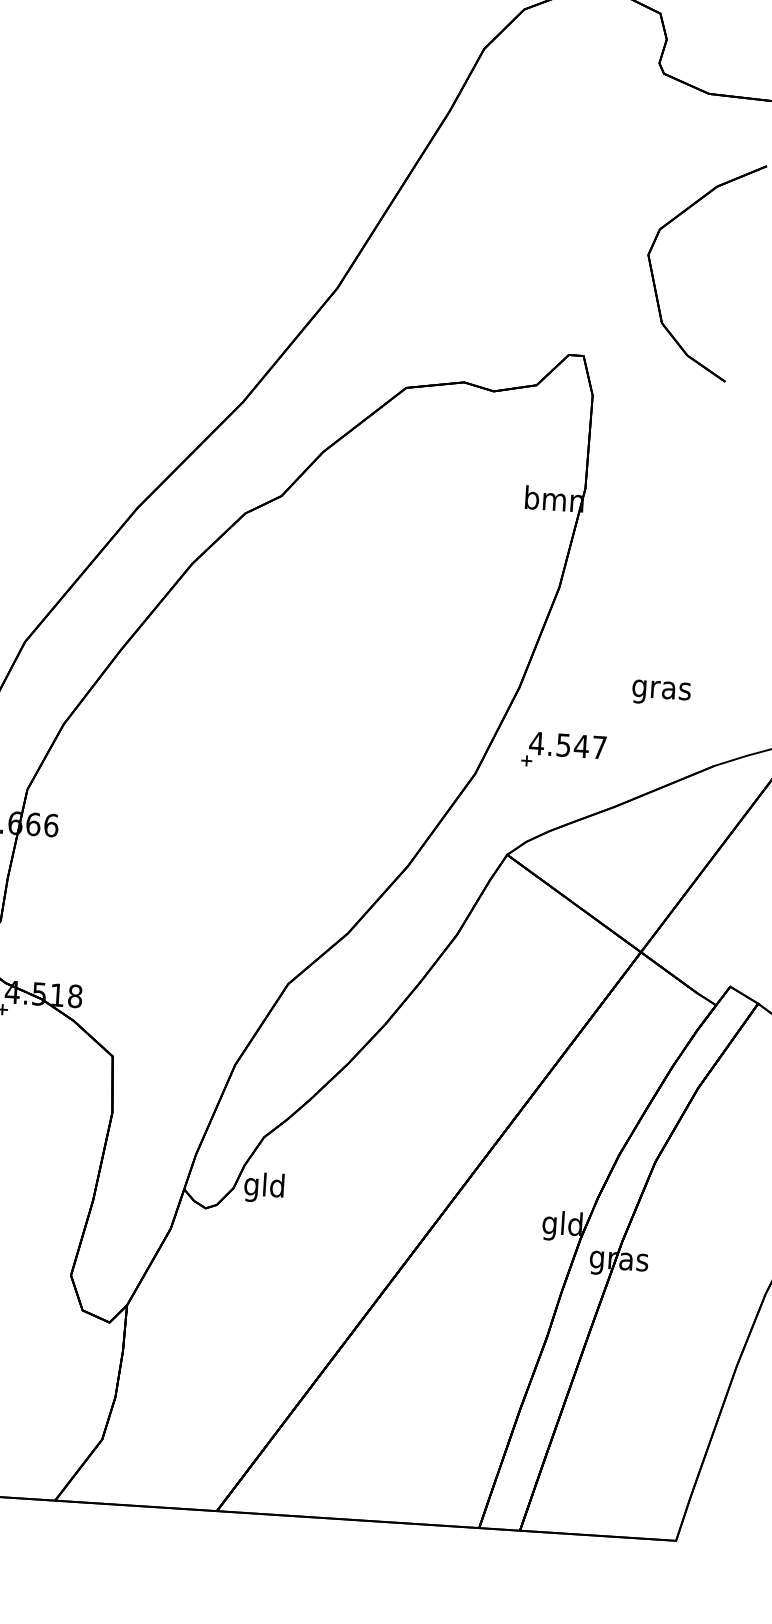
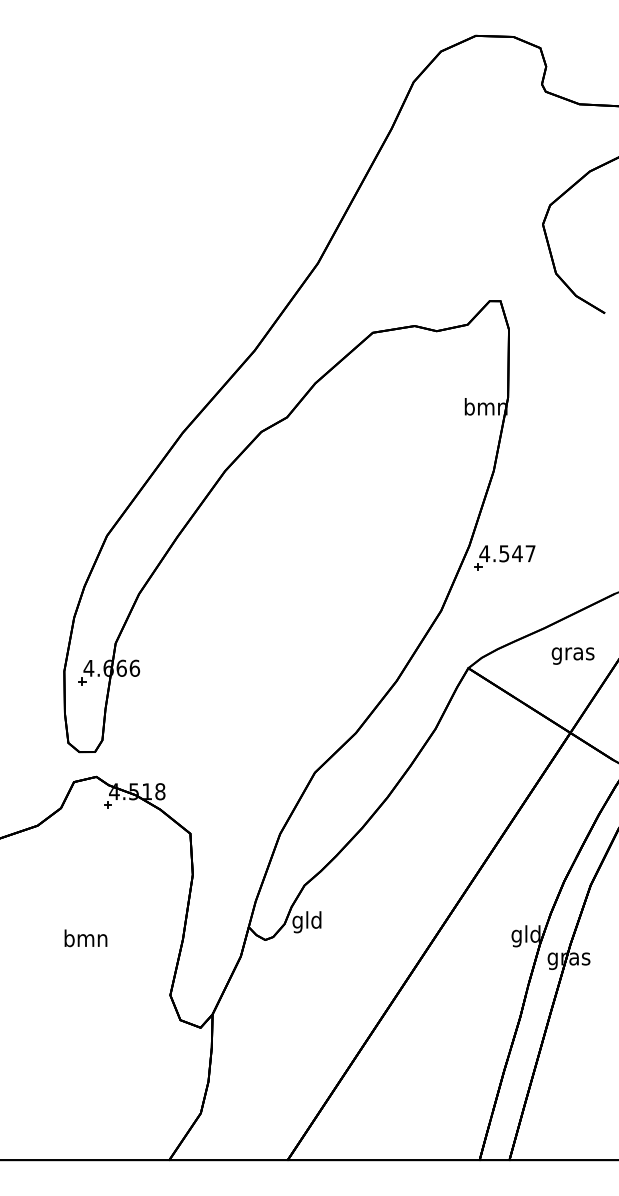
text: (660, 692) -> (572, 655), moved
part: (563, 750) -> (504, 557), moved

